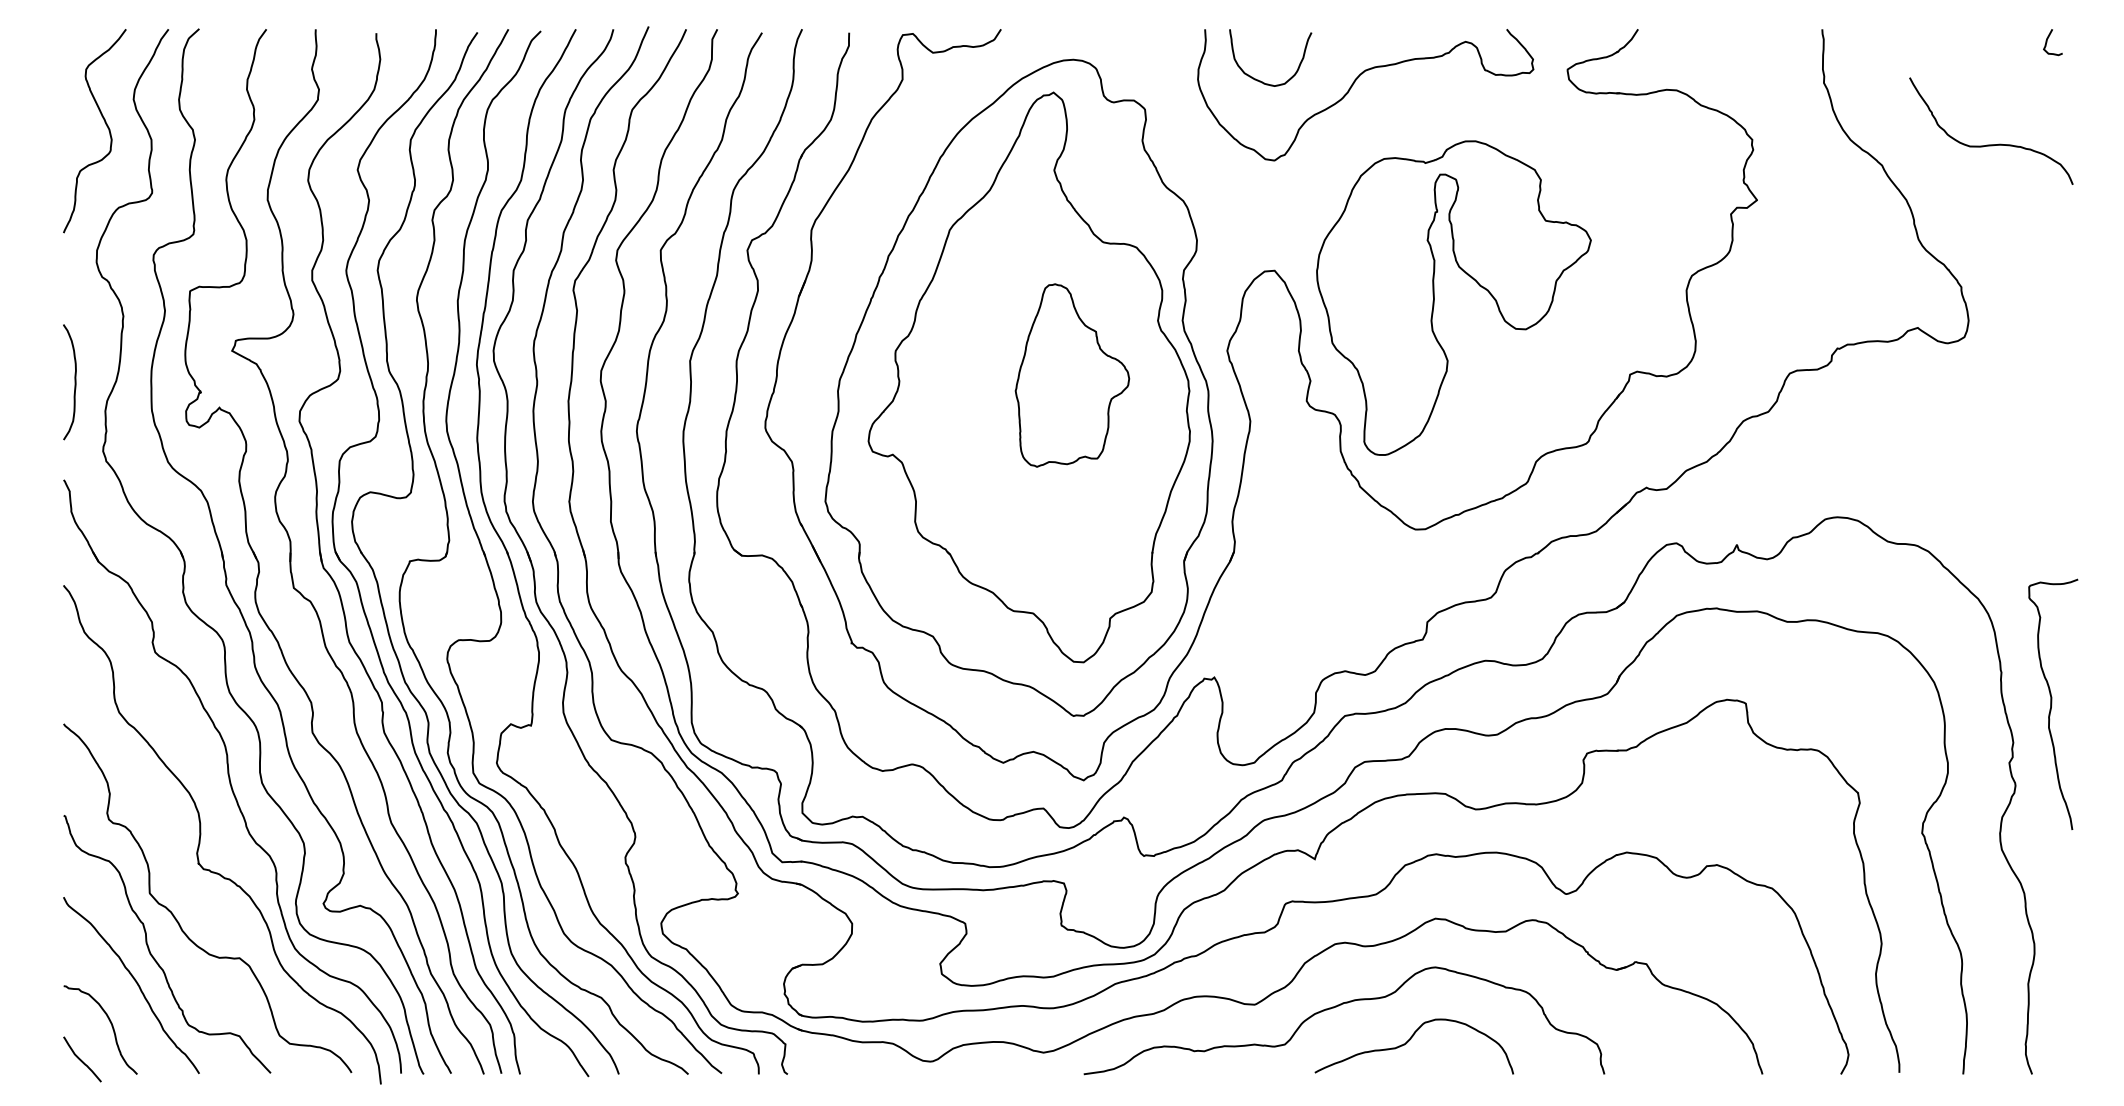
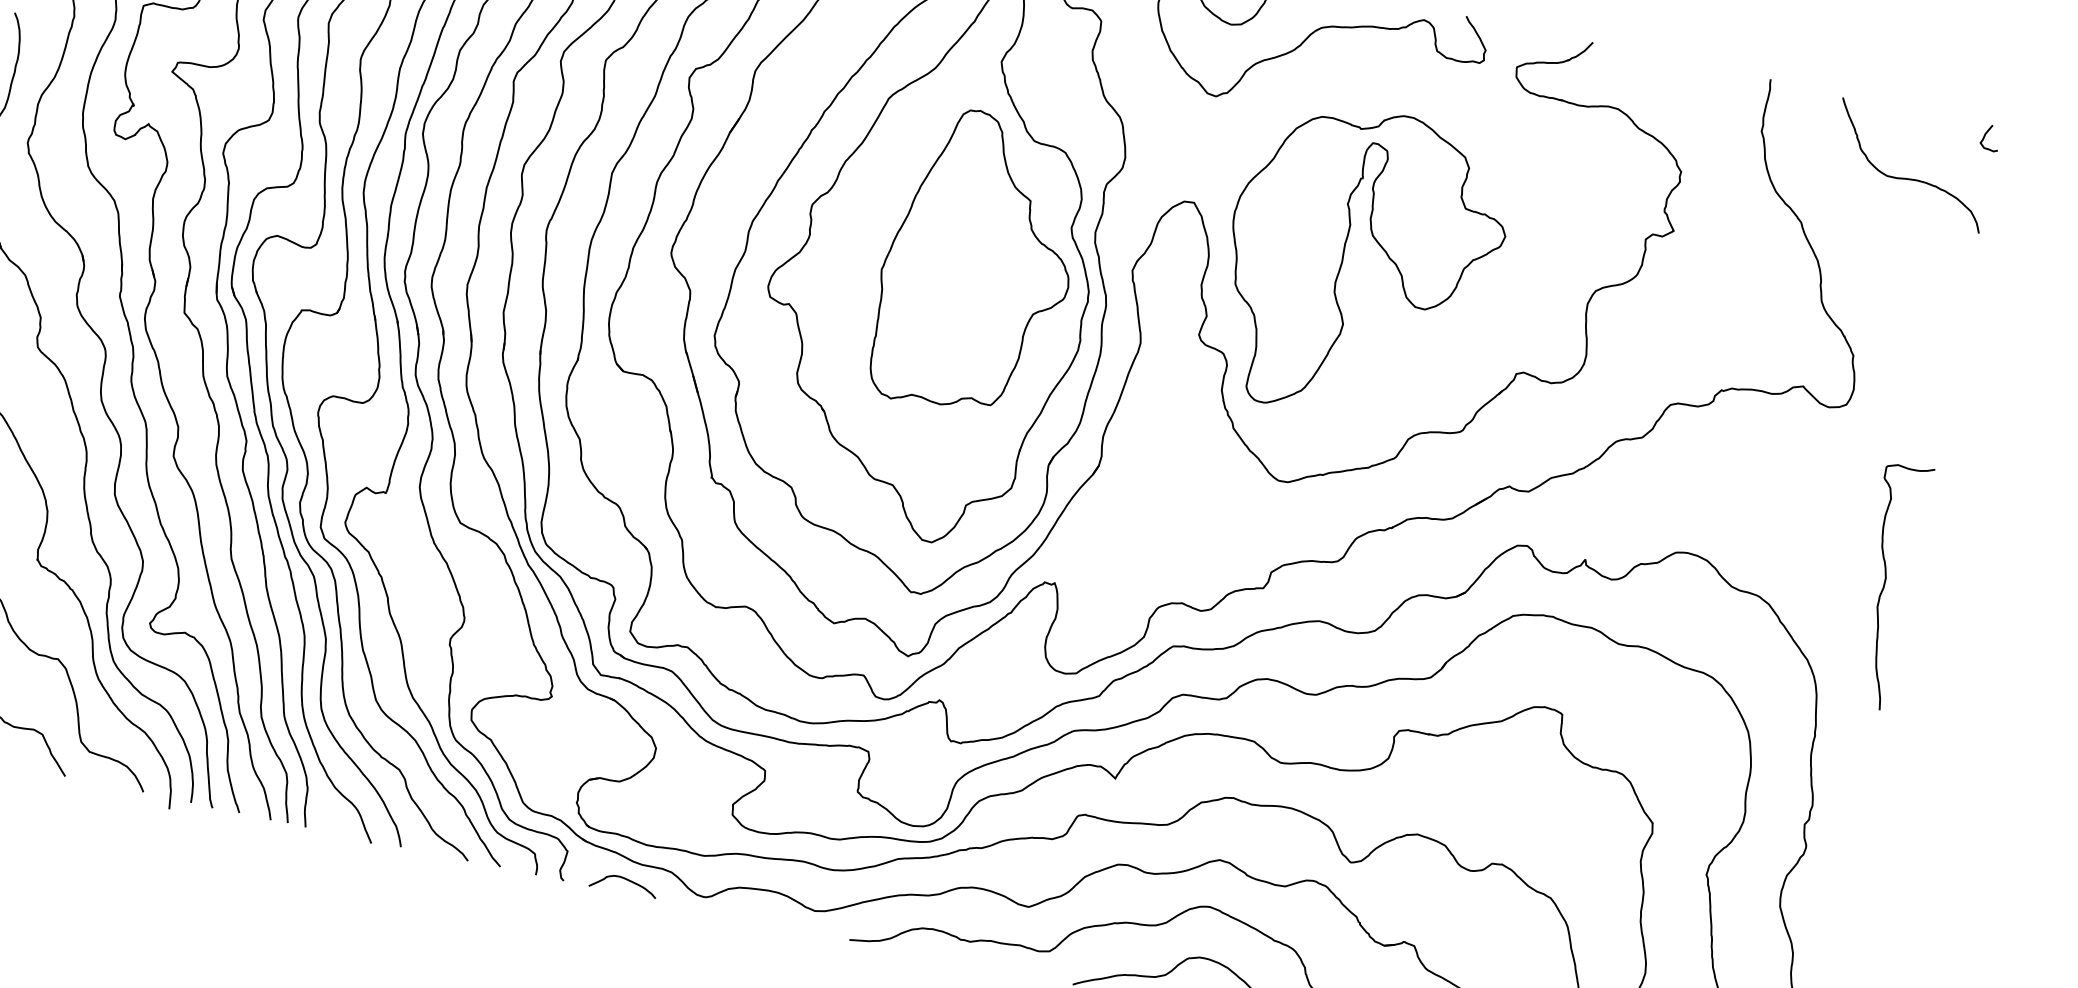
curve: (1991, 144) -> (1908, 178), moved
part: (1072, 375) -> (978, 263), size x1.67
curve: (2052, 703) -> (1885, 584), moved
curve: (848, 1060) -> (625, 879), added

